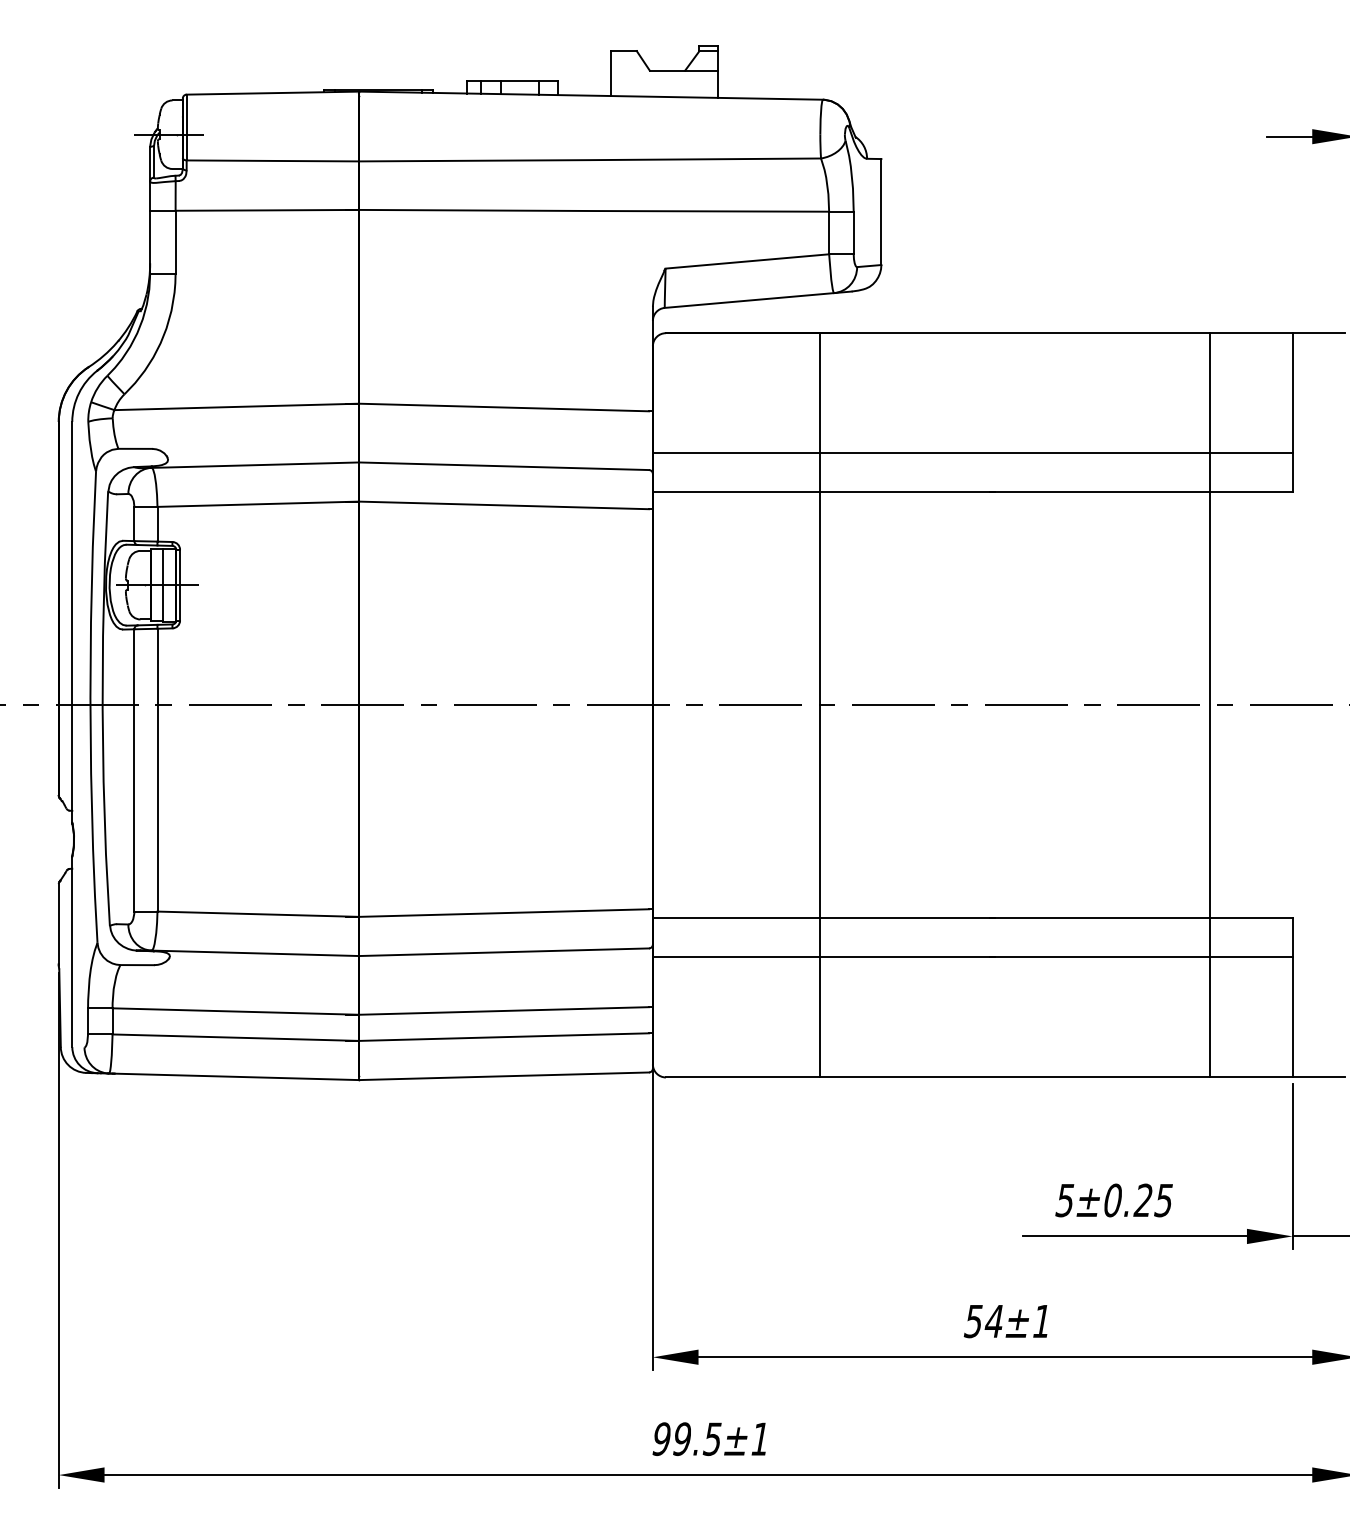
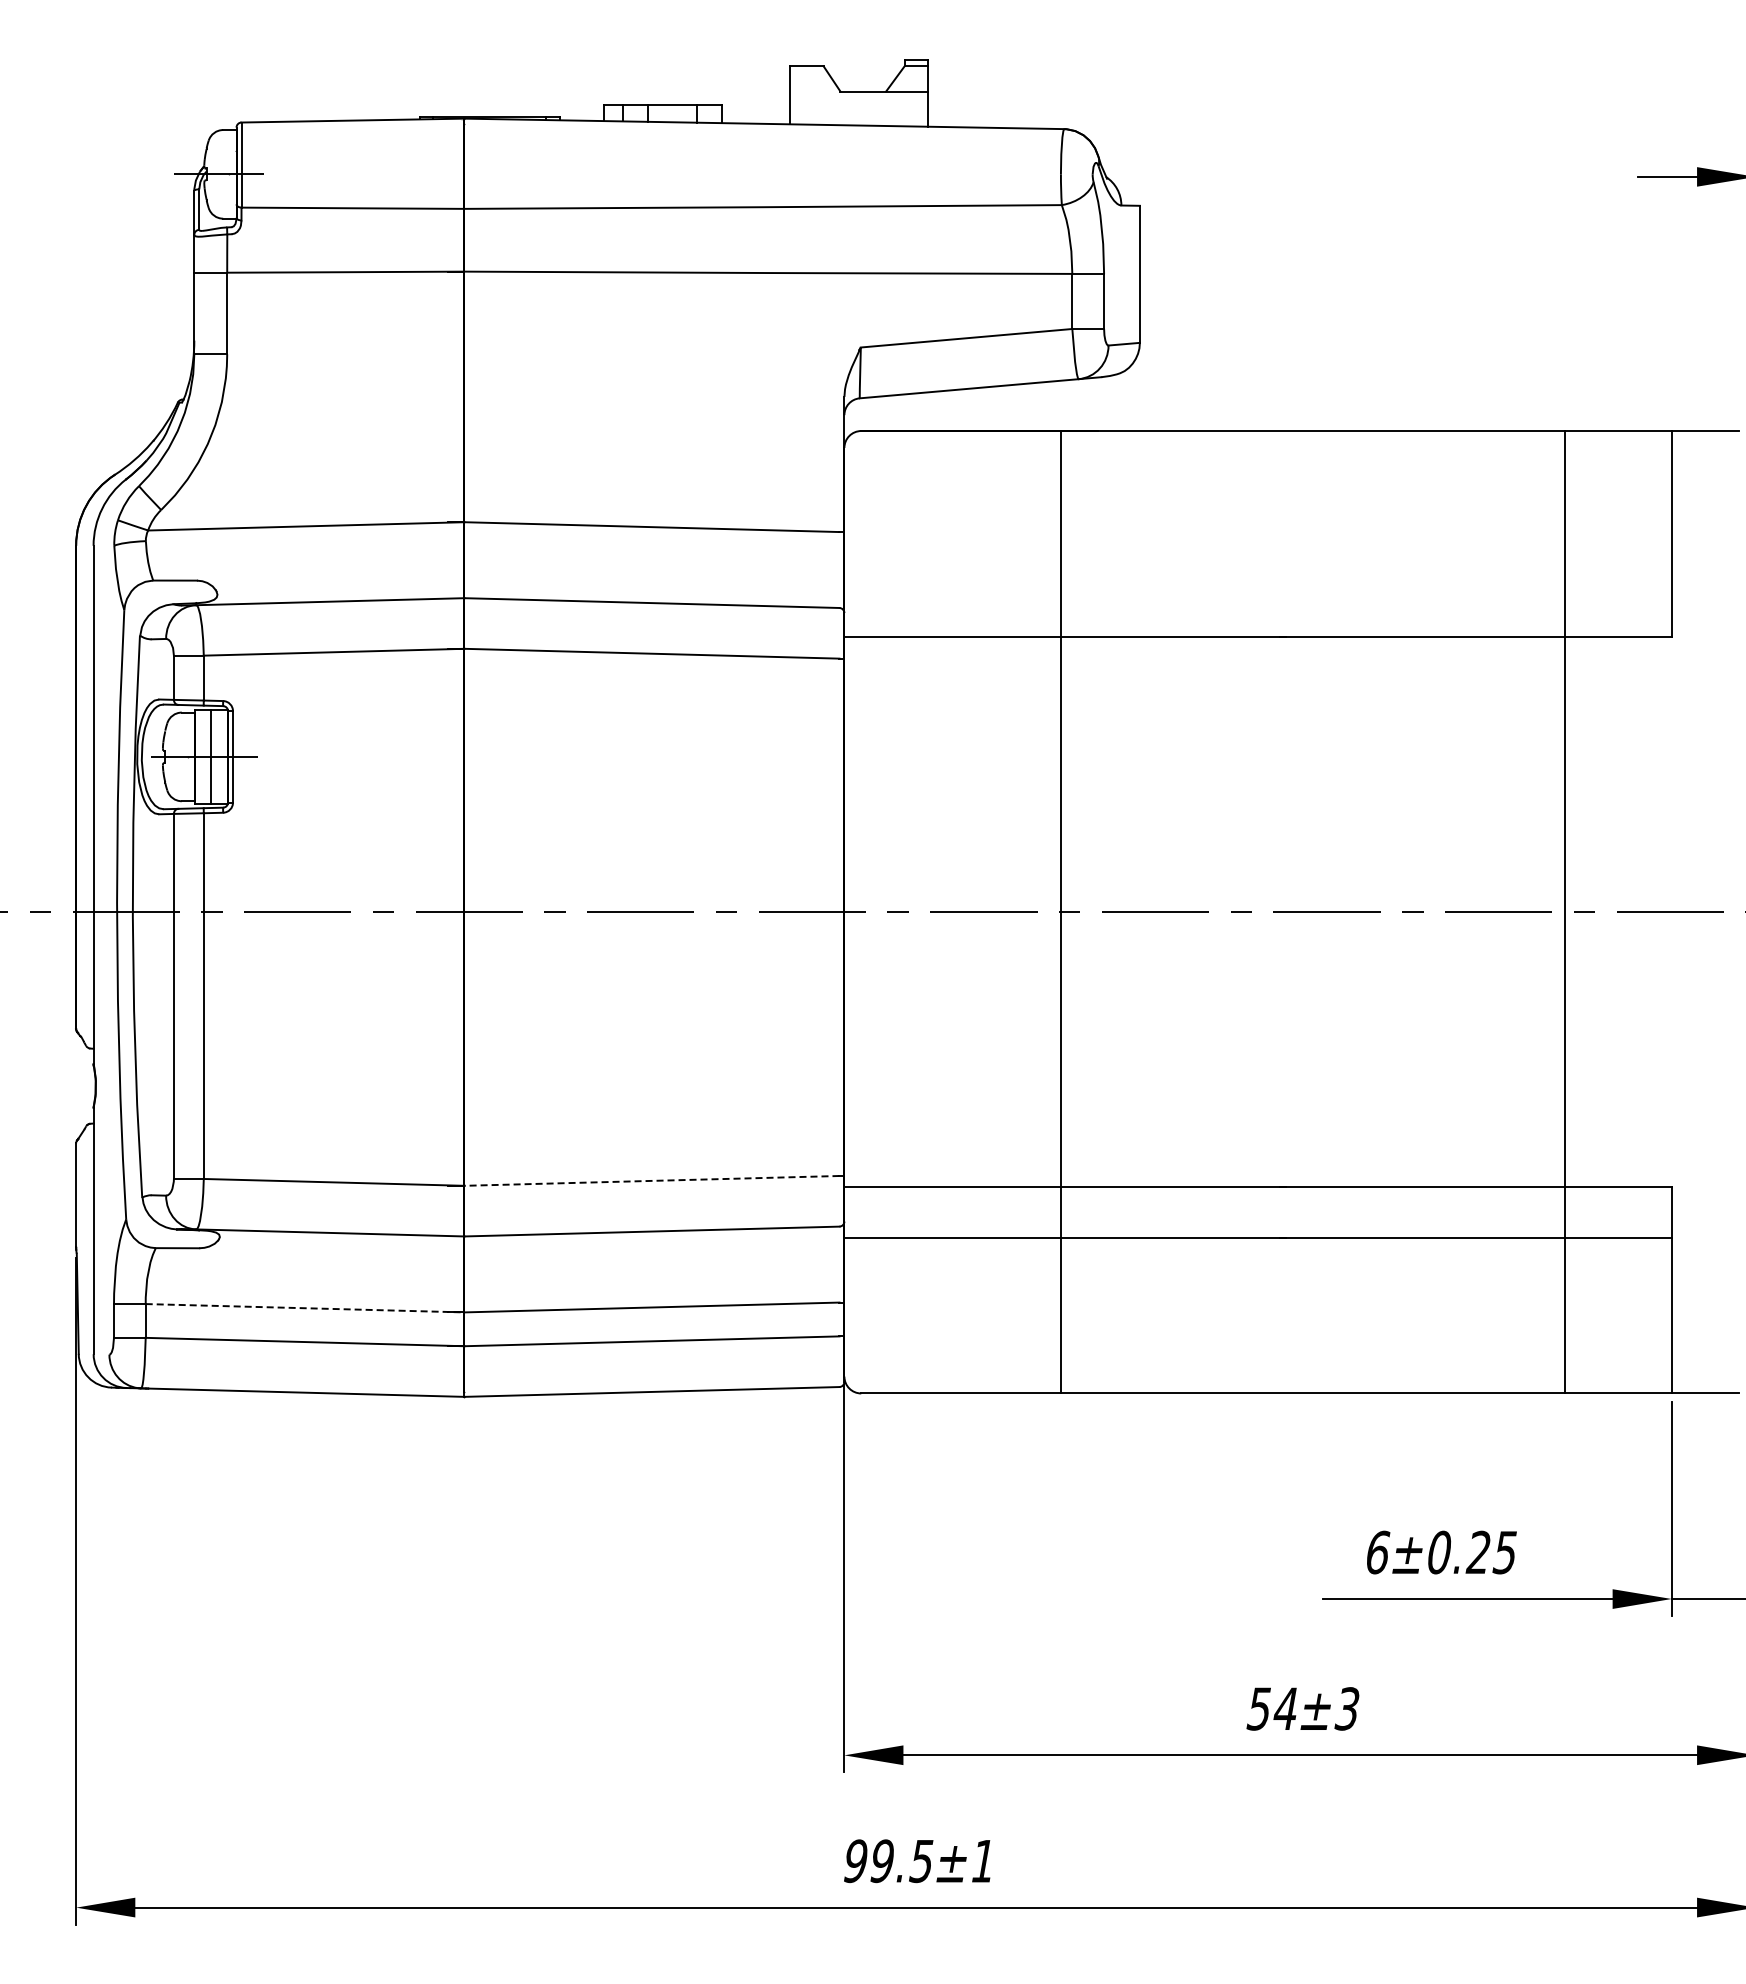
line: (972, 453) -> (1257, 586), removed
line: (503, 912) -> (651, 1180), solid -> dashed
line: (236, 1011) -> (305, 1308), solid -> dashed
text: (1065, 1200) -> (1377, 1552), 5±0.25 -> 6±0.25
text: (1041, 1321) -> (1346, 1708), 54±1 -> 54±3

